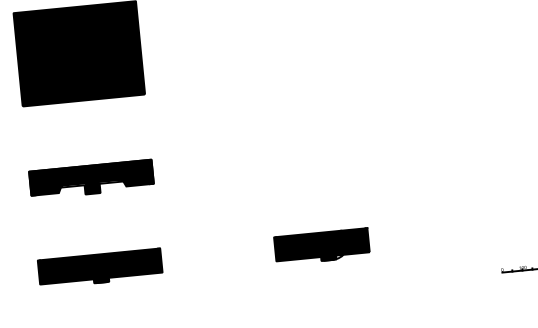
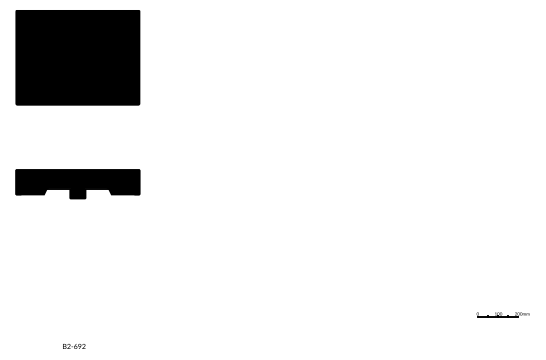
part: (321, 246) -> (300, 273), removed
part: (99, 268) -> (77, 273), removed

